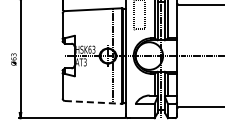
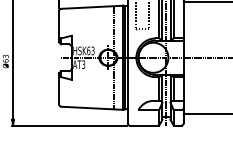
line: (93, 102) -> (92, 108), dashed -> solid

